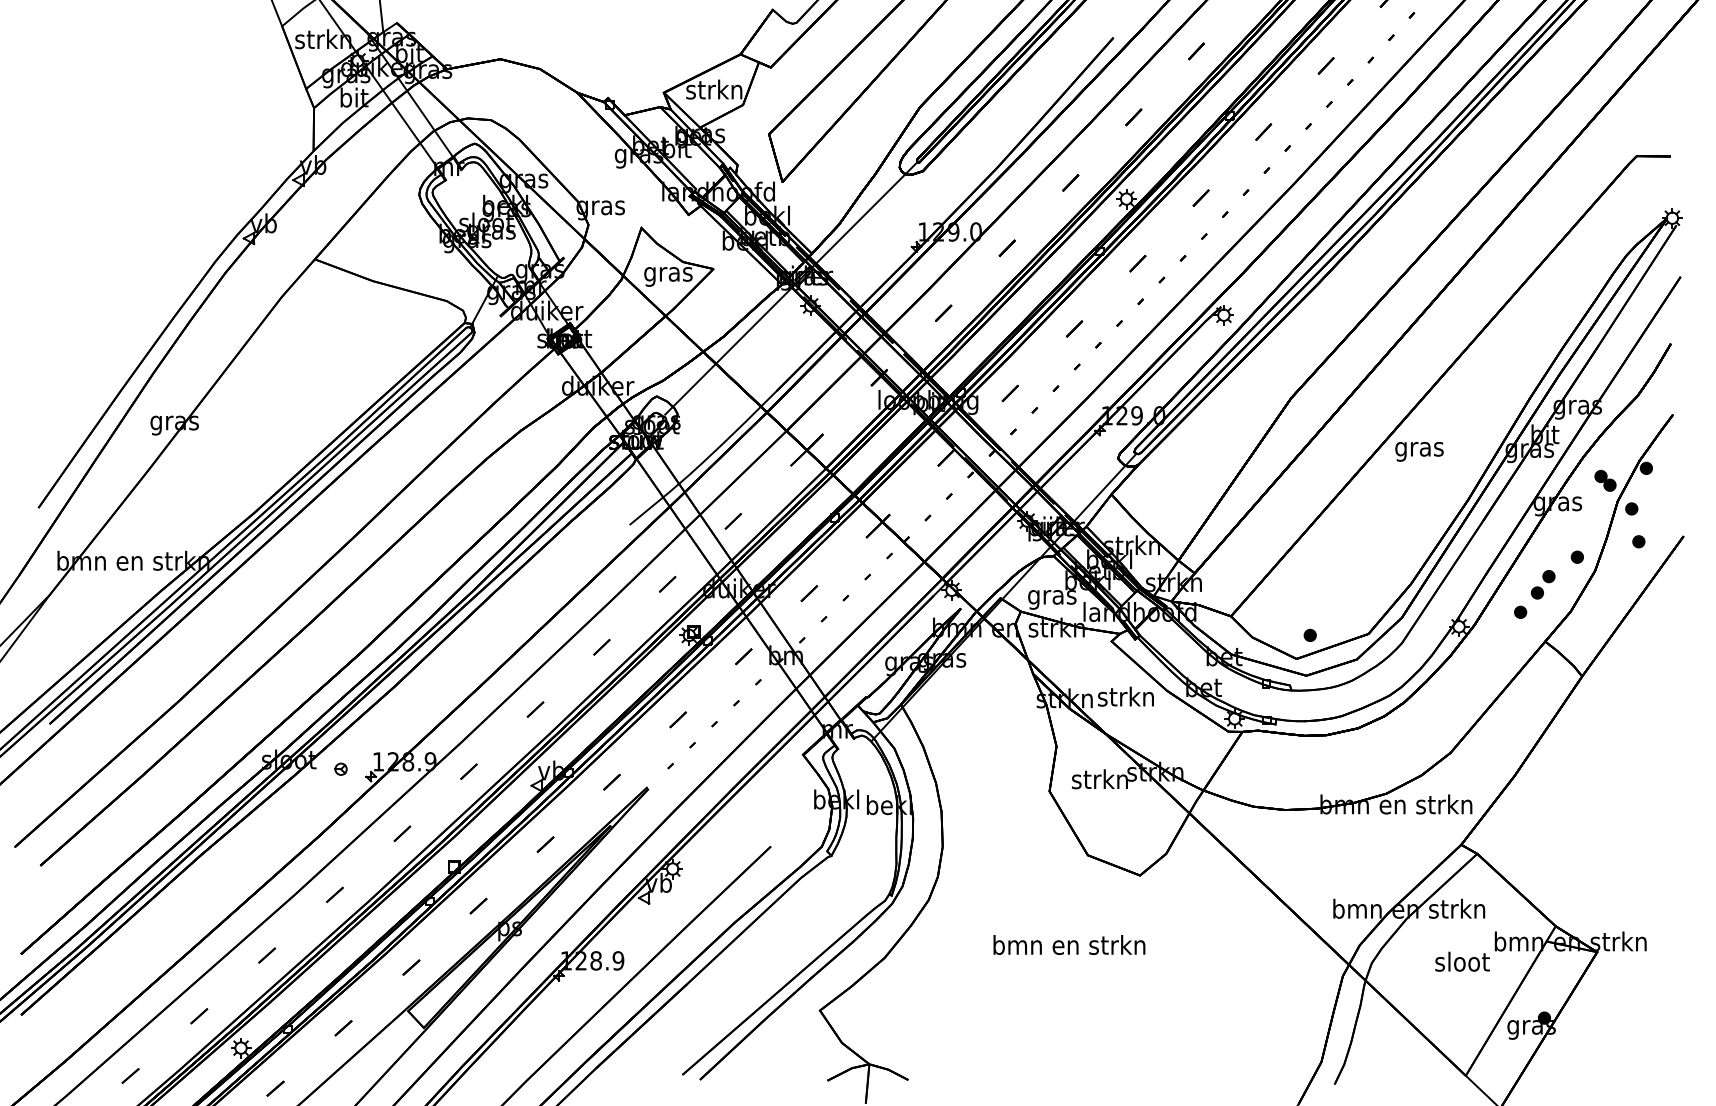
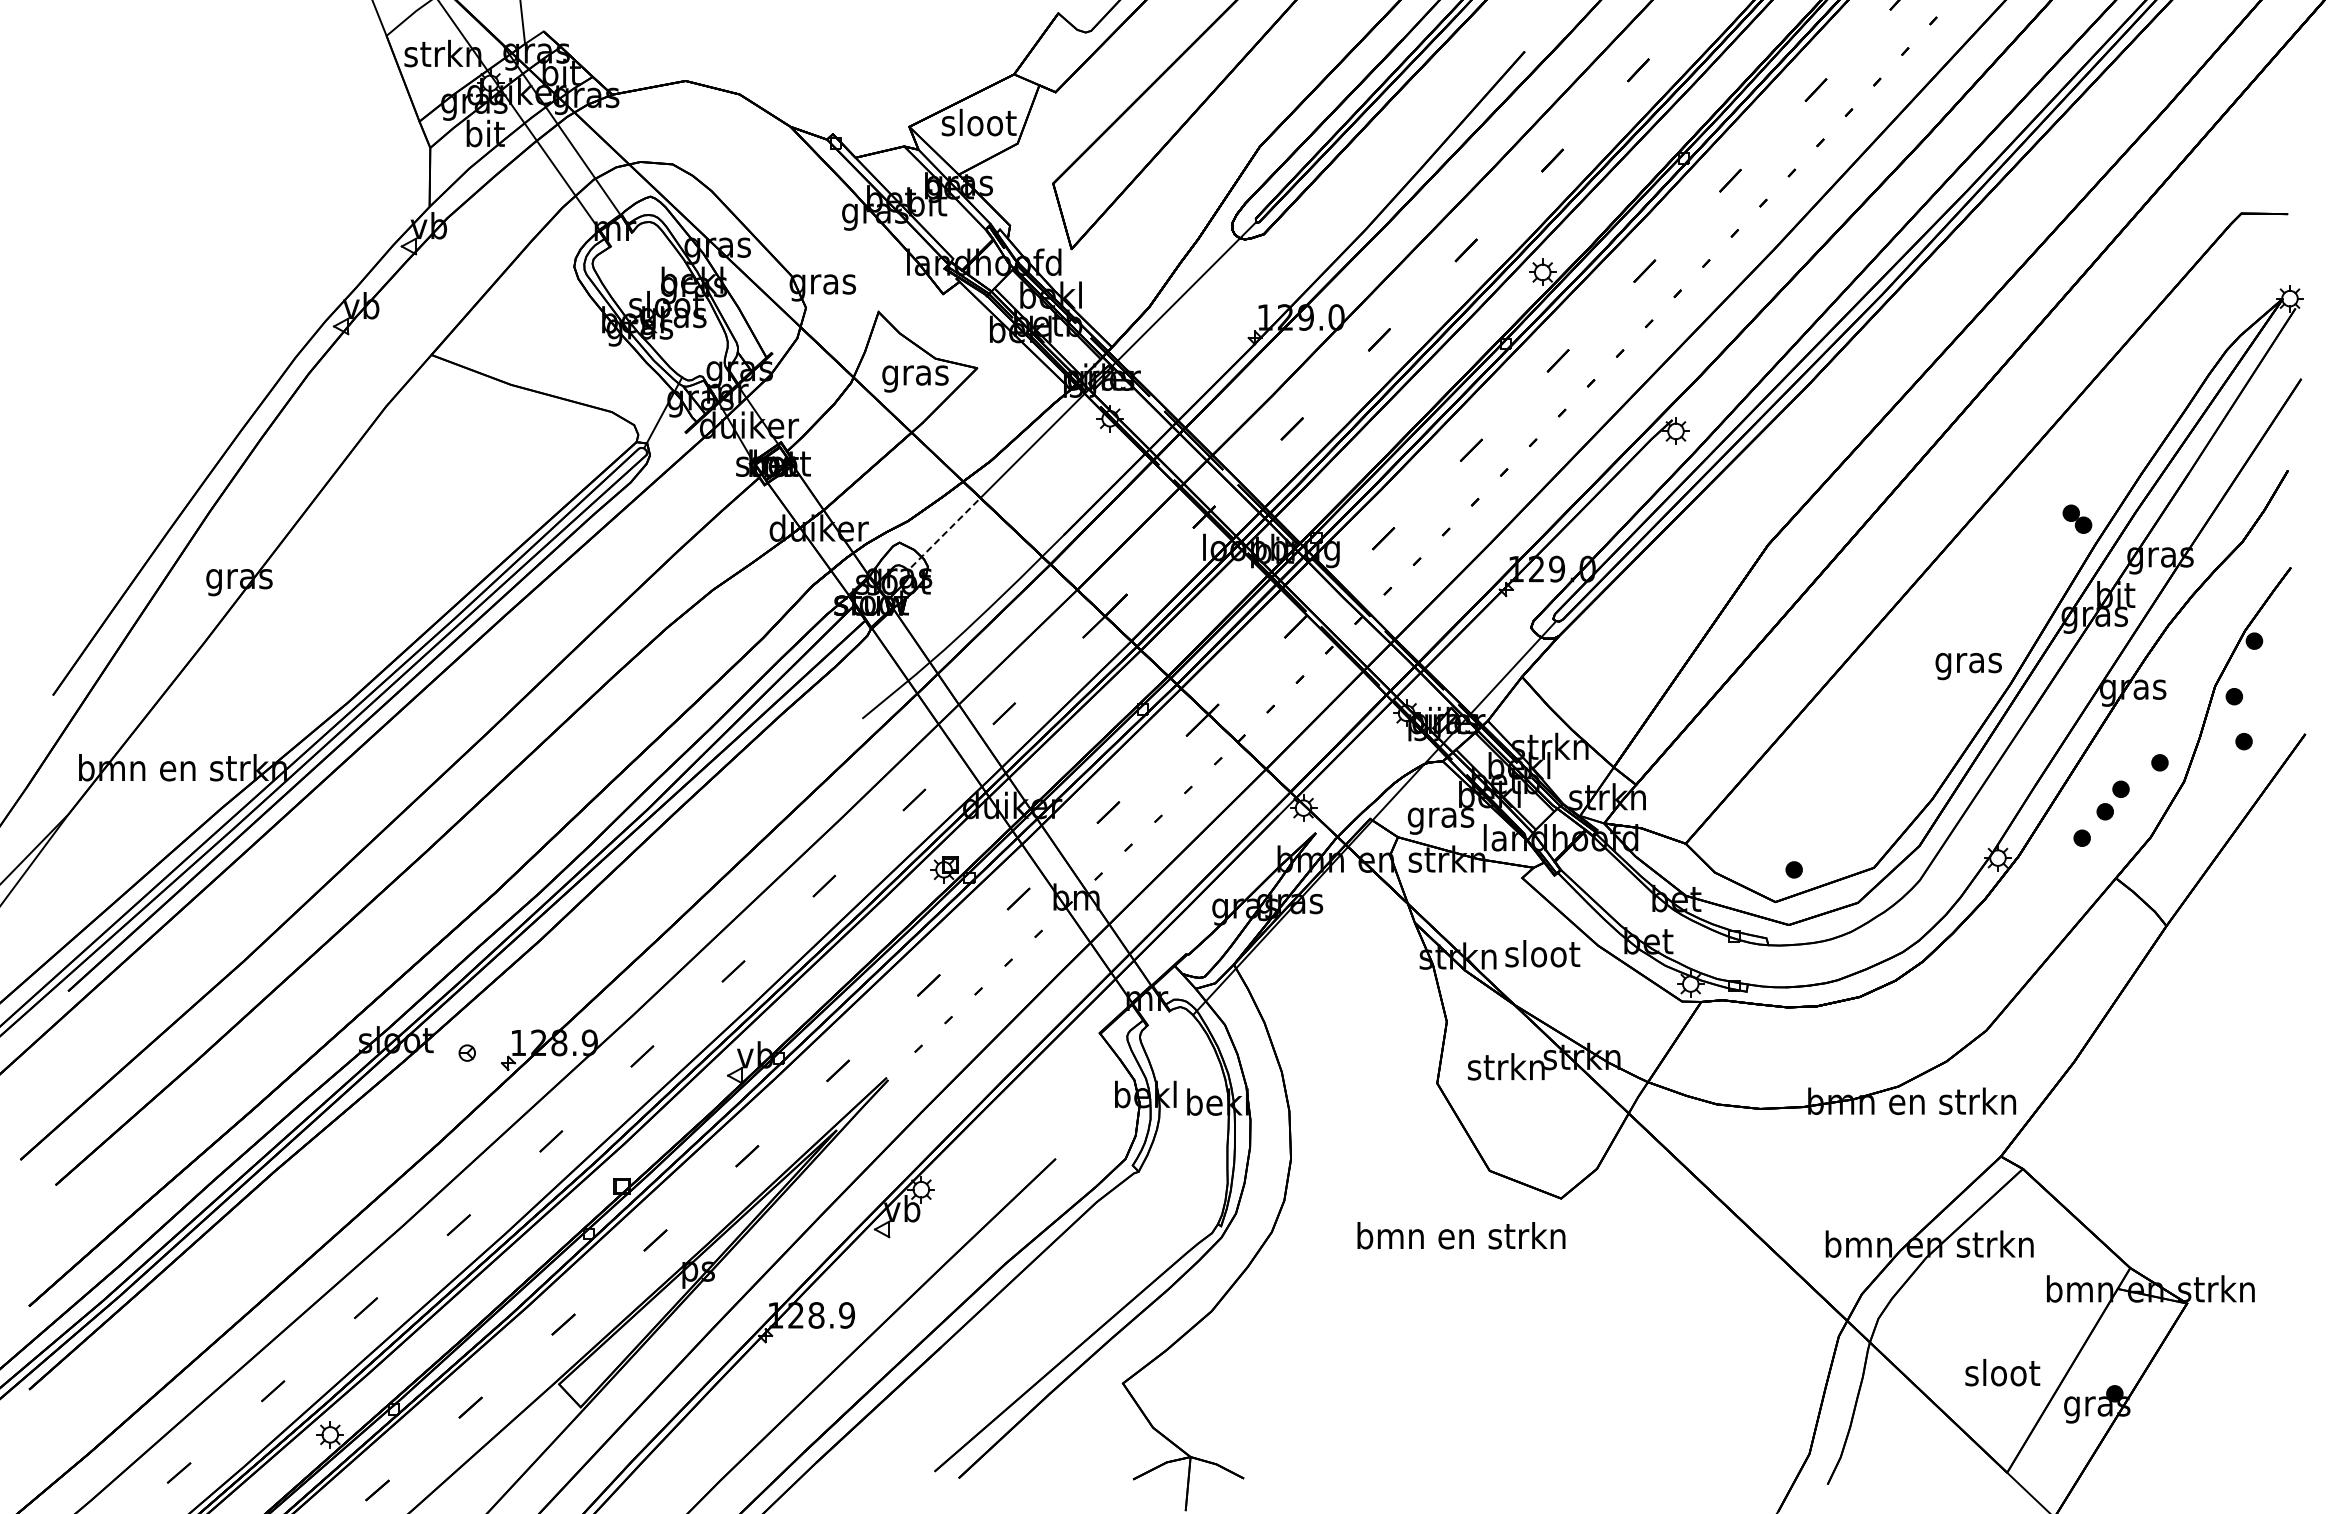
text: (713, 89) -> (977, 122), strkn -> sloot
line: (691, 389) -> (946, 532), solid -> dashed
text: (1419, 451) -> (1968, 666), moved
part: (1605, 480) -> (2077, 518), moved
text: (1125, 696) -> (1541, 953), strkn -> sloot
text: (1069, 944) -> (1461, 1235), moved
text: (1462, 961) -> (2002, 1372), moved

